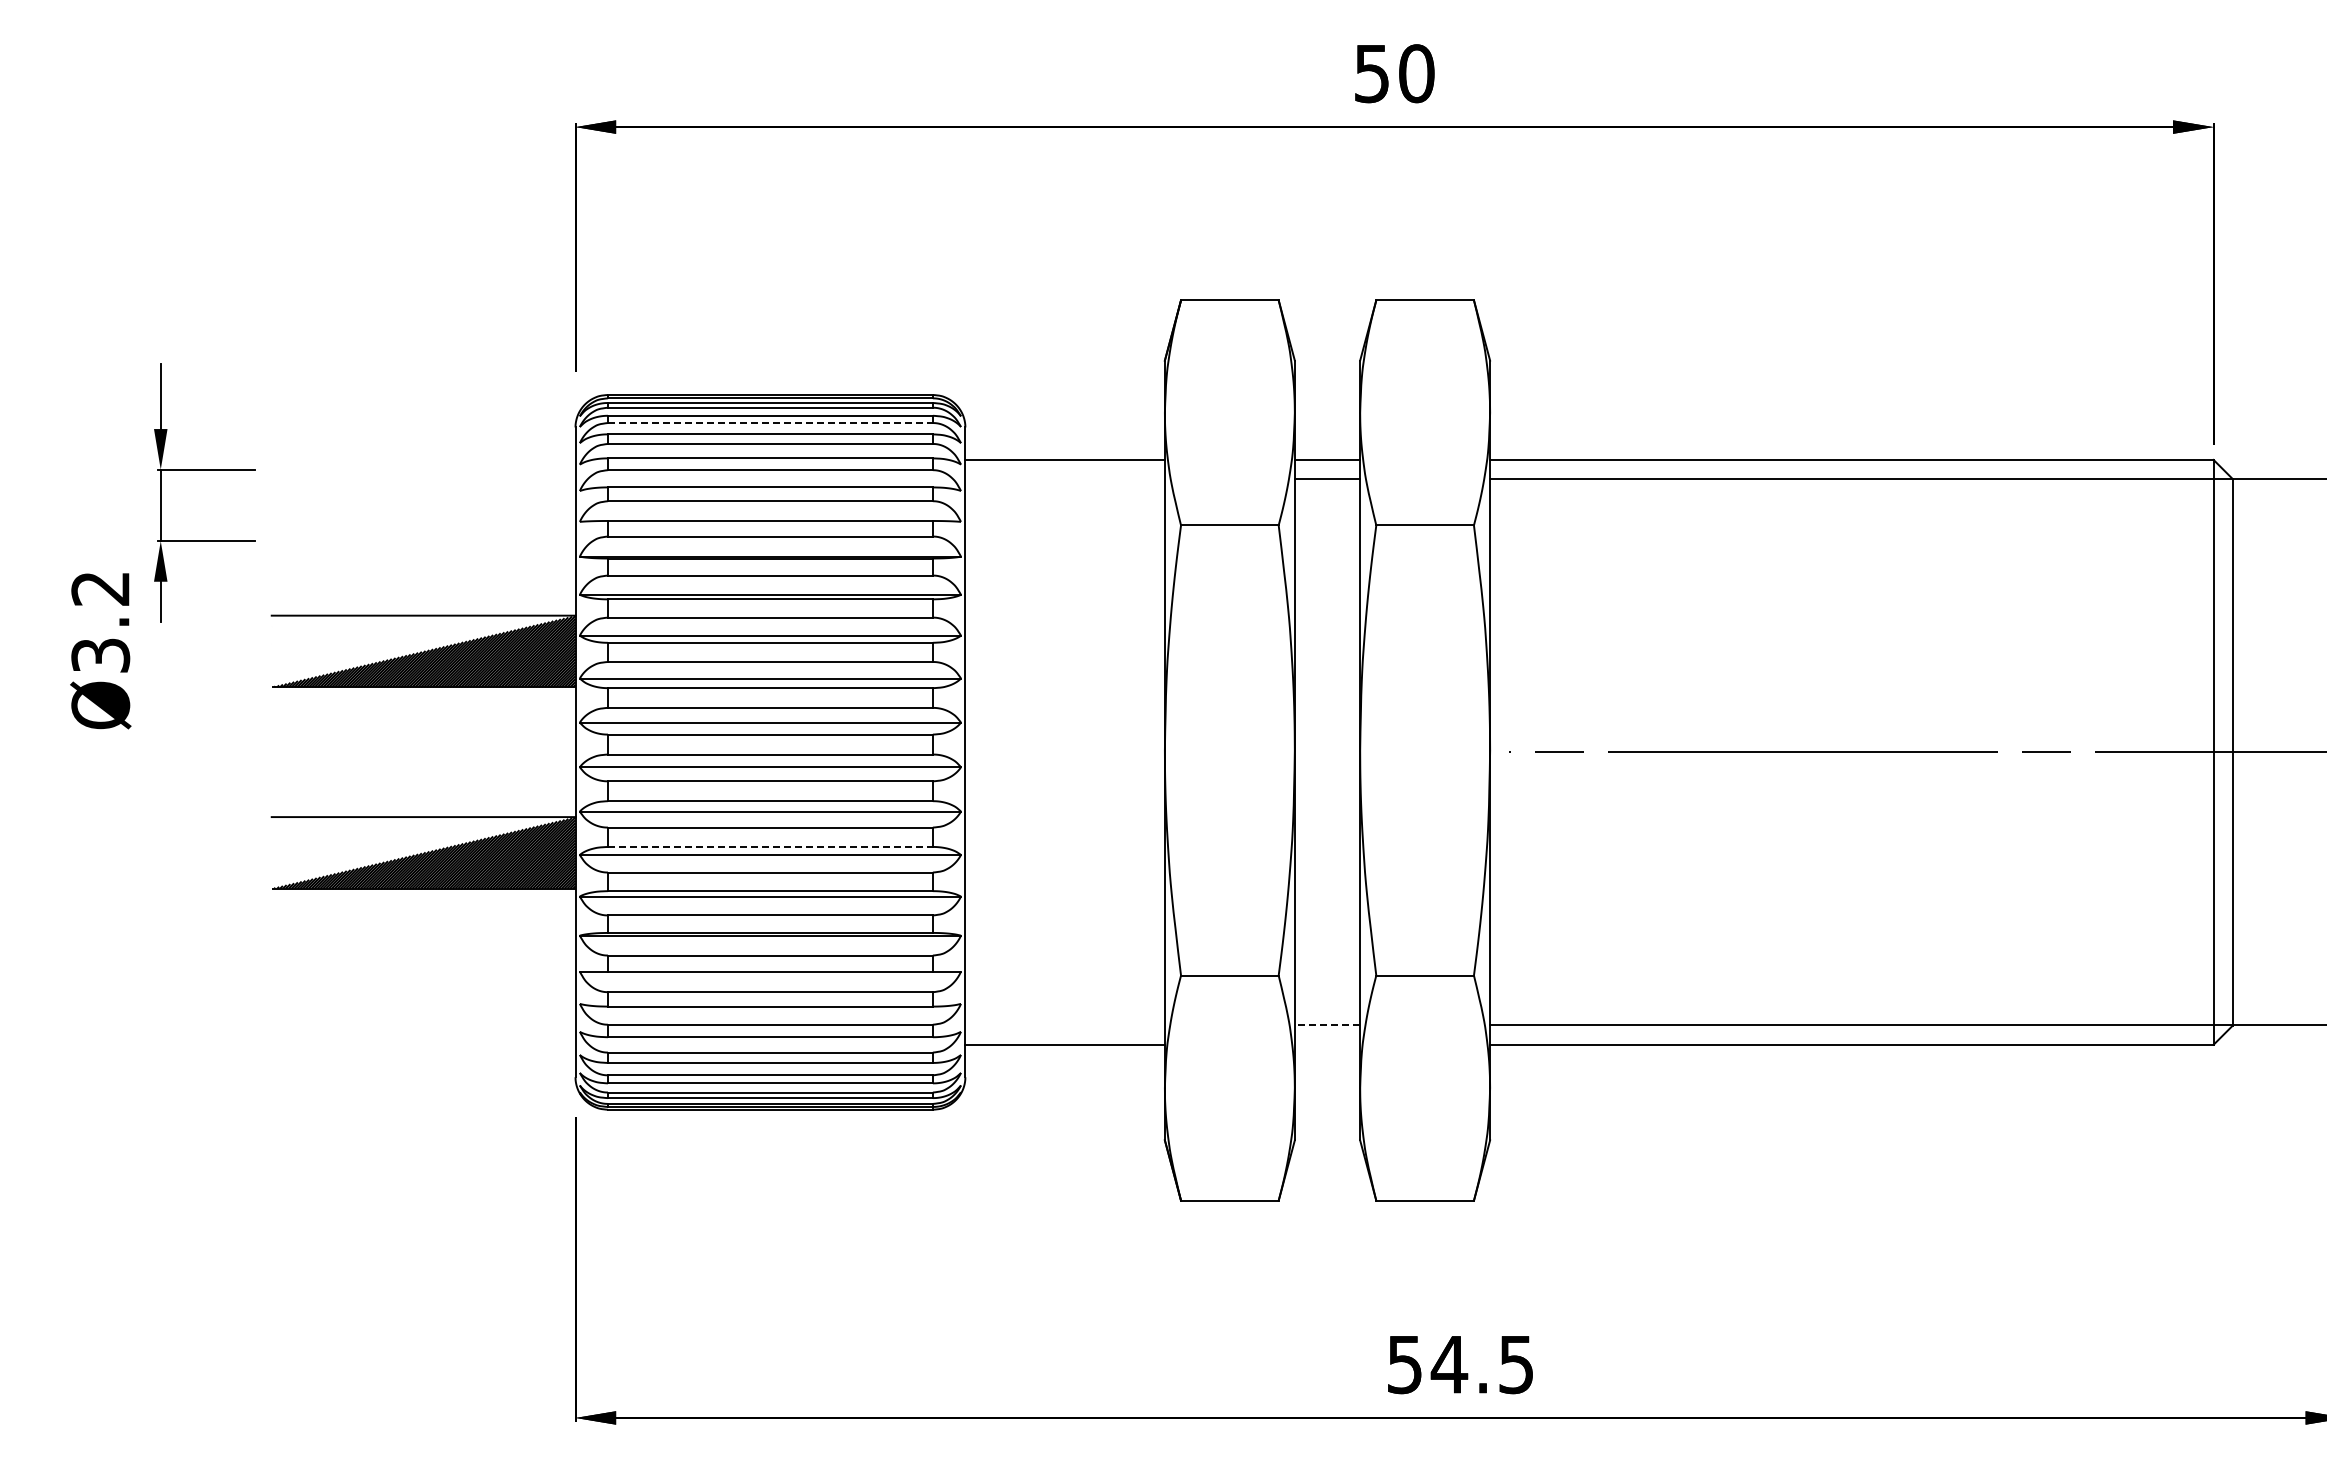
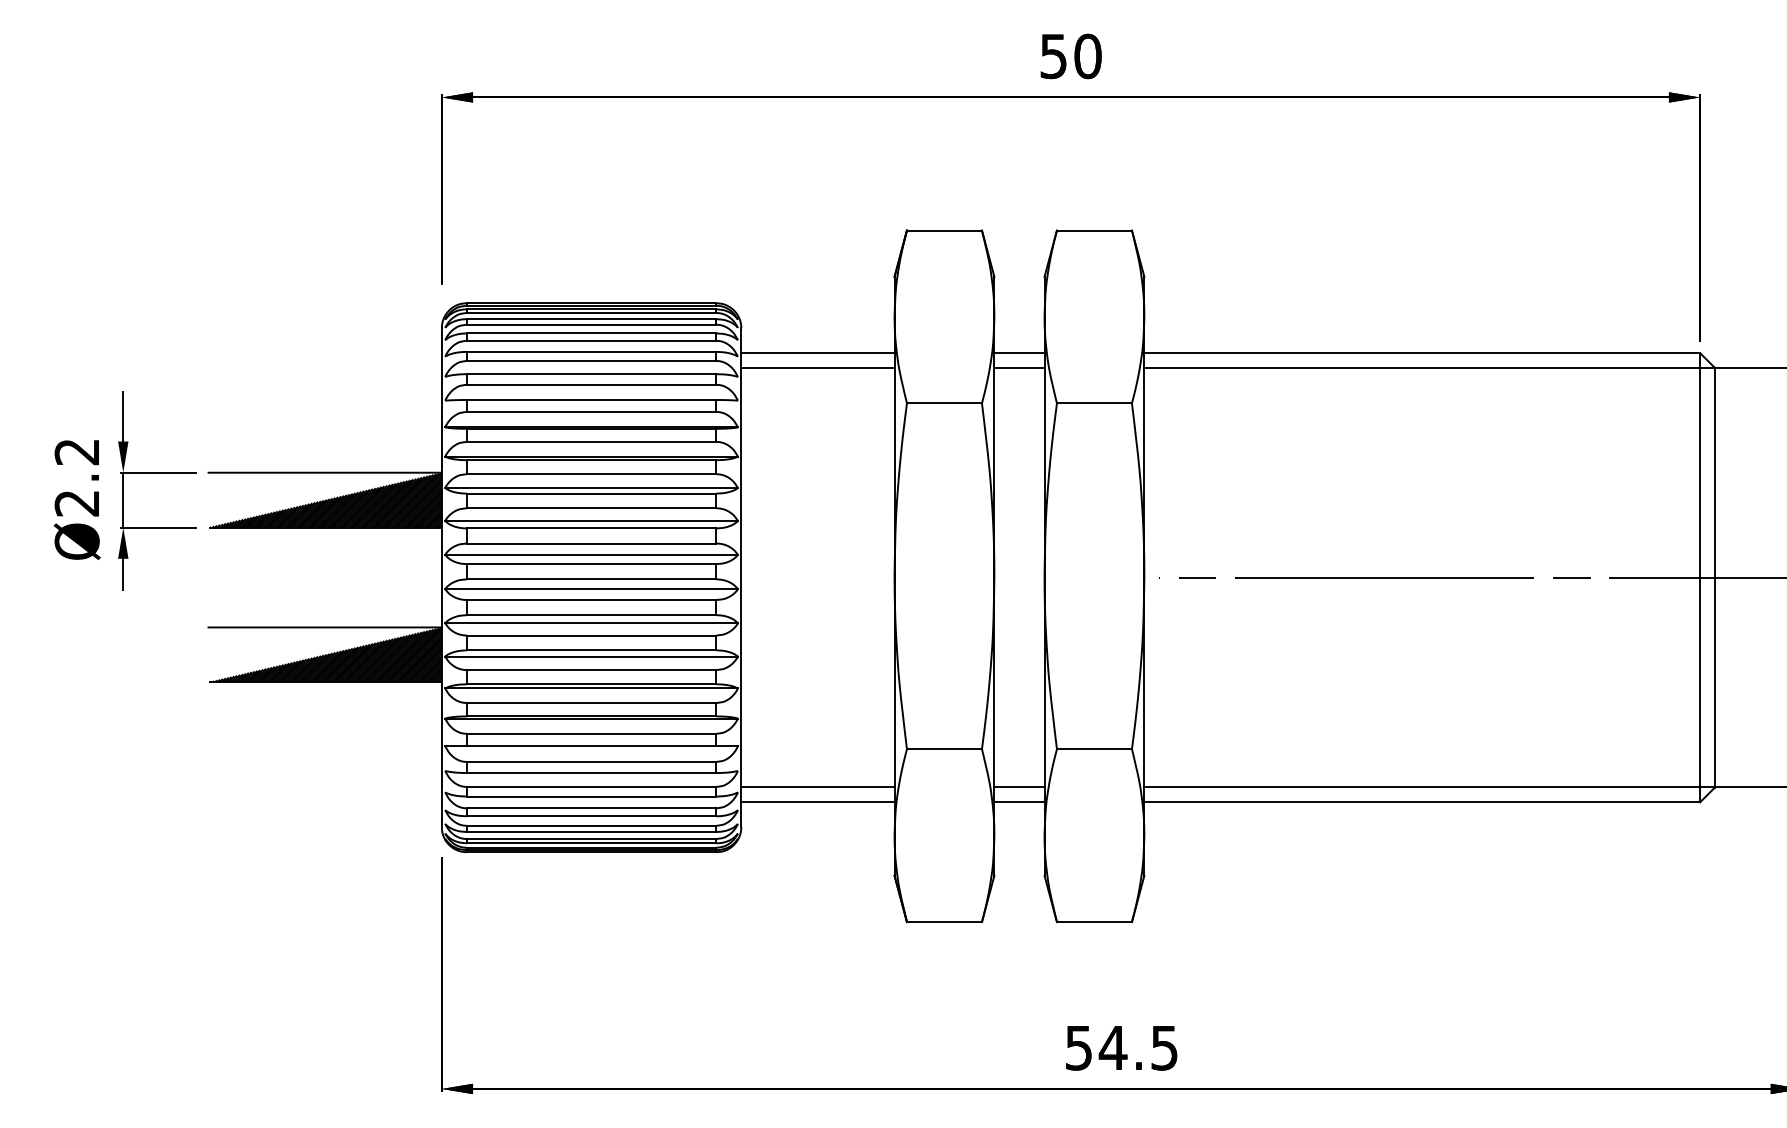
line: (770, 423) -> (591, 325), dashed -> solid
part: (204, 470) -> (156, 473), moved
line: (1064, 479) -> (817, 368), added
text: (100, 655) -> (77, 503), Ø3.2 -> Ø2.2
line: (770, 846) -> (591, 650), dashed -> solid
line: (1064, 1025) -> (817, 787), added
line: (1327, 1025) -> (1019, 787), dashed -> solid
line: (1327, 1044) -> (1019, 802), added

